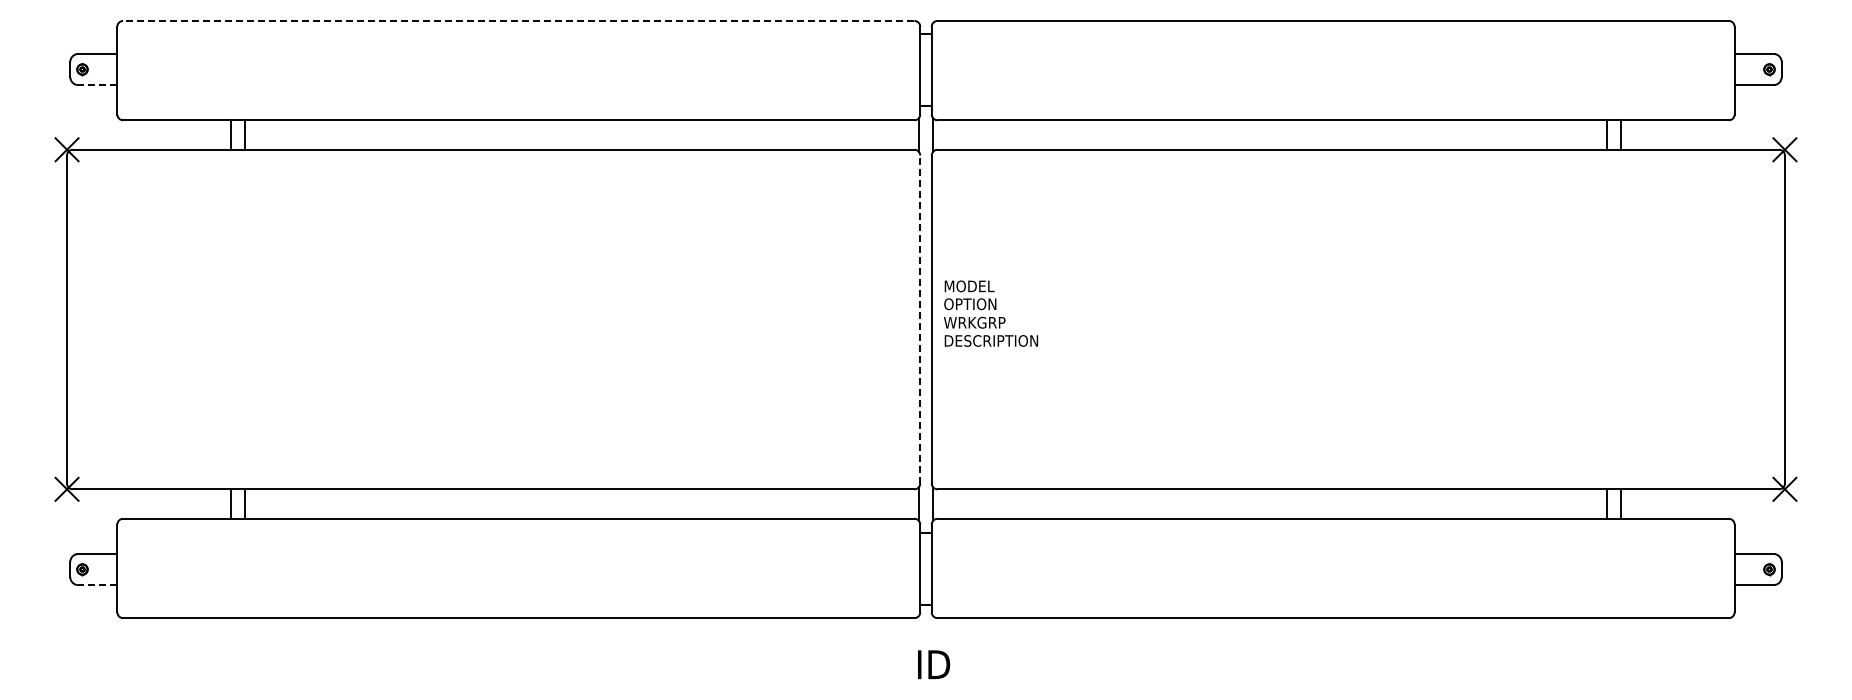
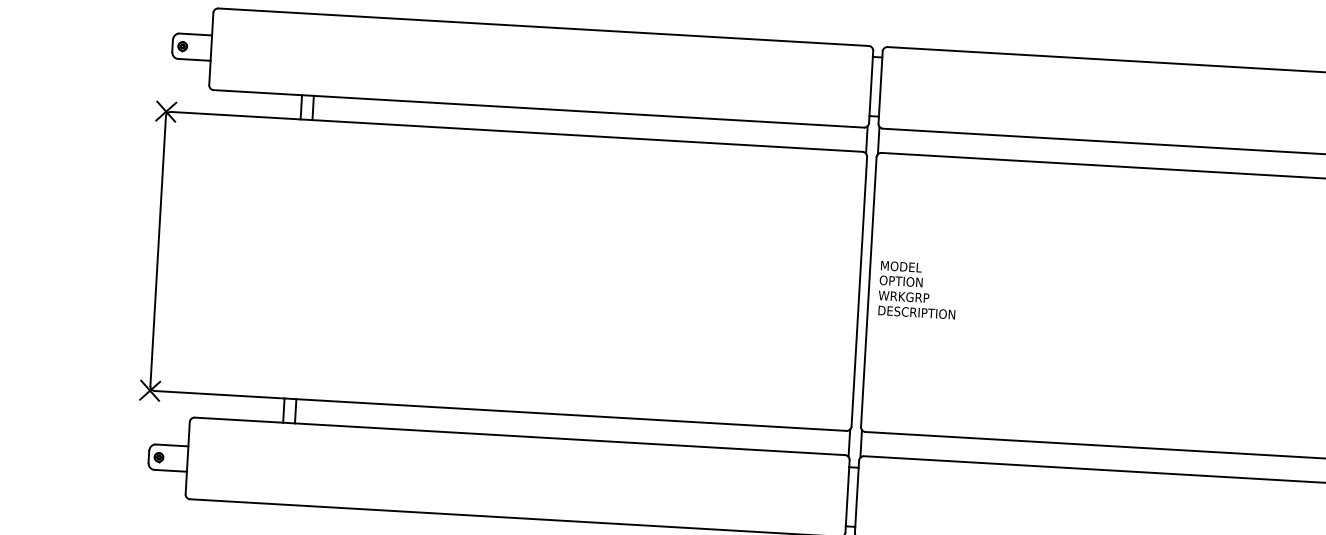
line: (518, 20) -> (543, 26), dashed -> solid
line: (96, 84) -> (193, 59), dashed -> solid
line: (920, 319) -> (859, 291), dashed -> solid
line: (97, 584) -> (170, 470), dashed -> solid

